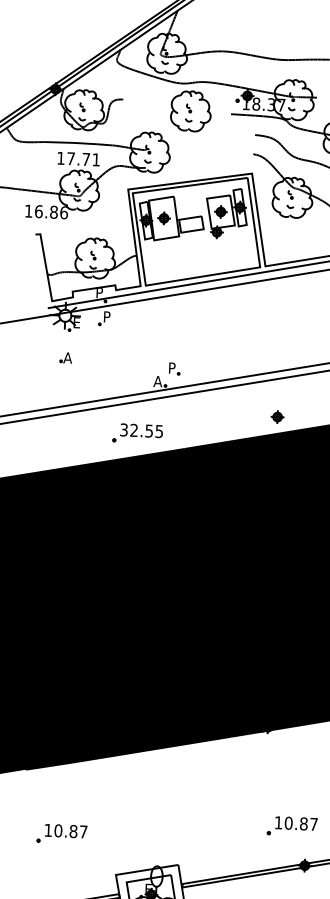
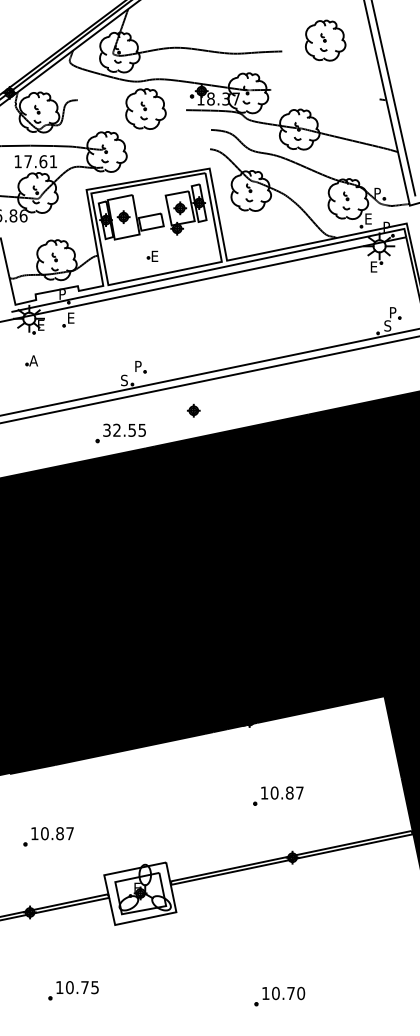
text: (86, 159) -> (43, 161), 17.71 -> 17.61
part: (191, 257) -> (152, 255), added
text: (107, 316) -> (71, 317), P -> E
text: (157, 381) -> (124, 380), A -> S
part: (277, 416) -> (193, 410), moved
part: (137, 433) -> (120, 433), moved
part: (292, 825) -> (278, 795), moved

